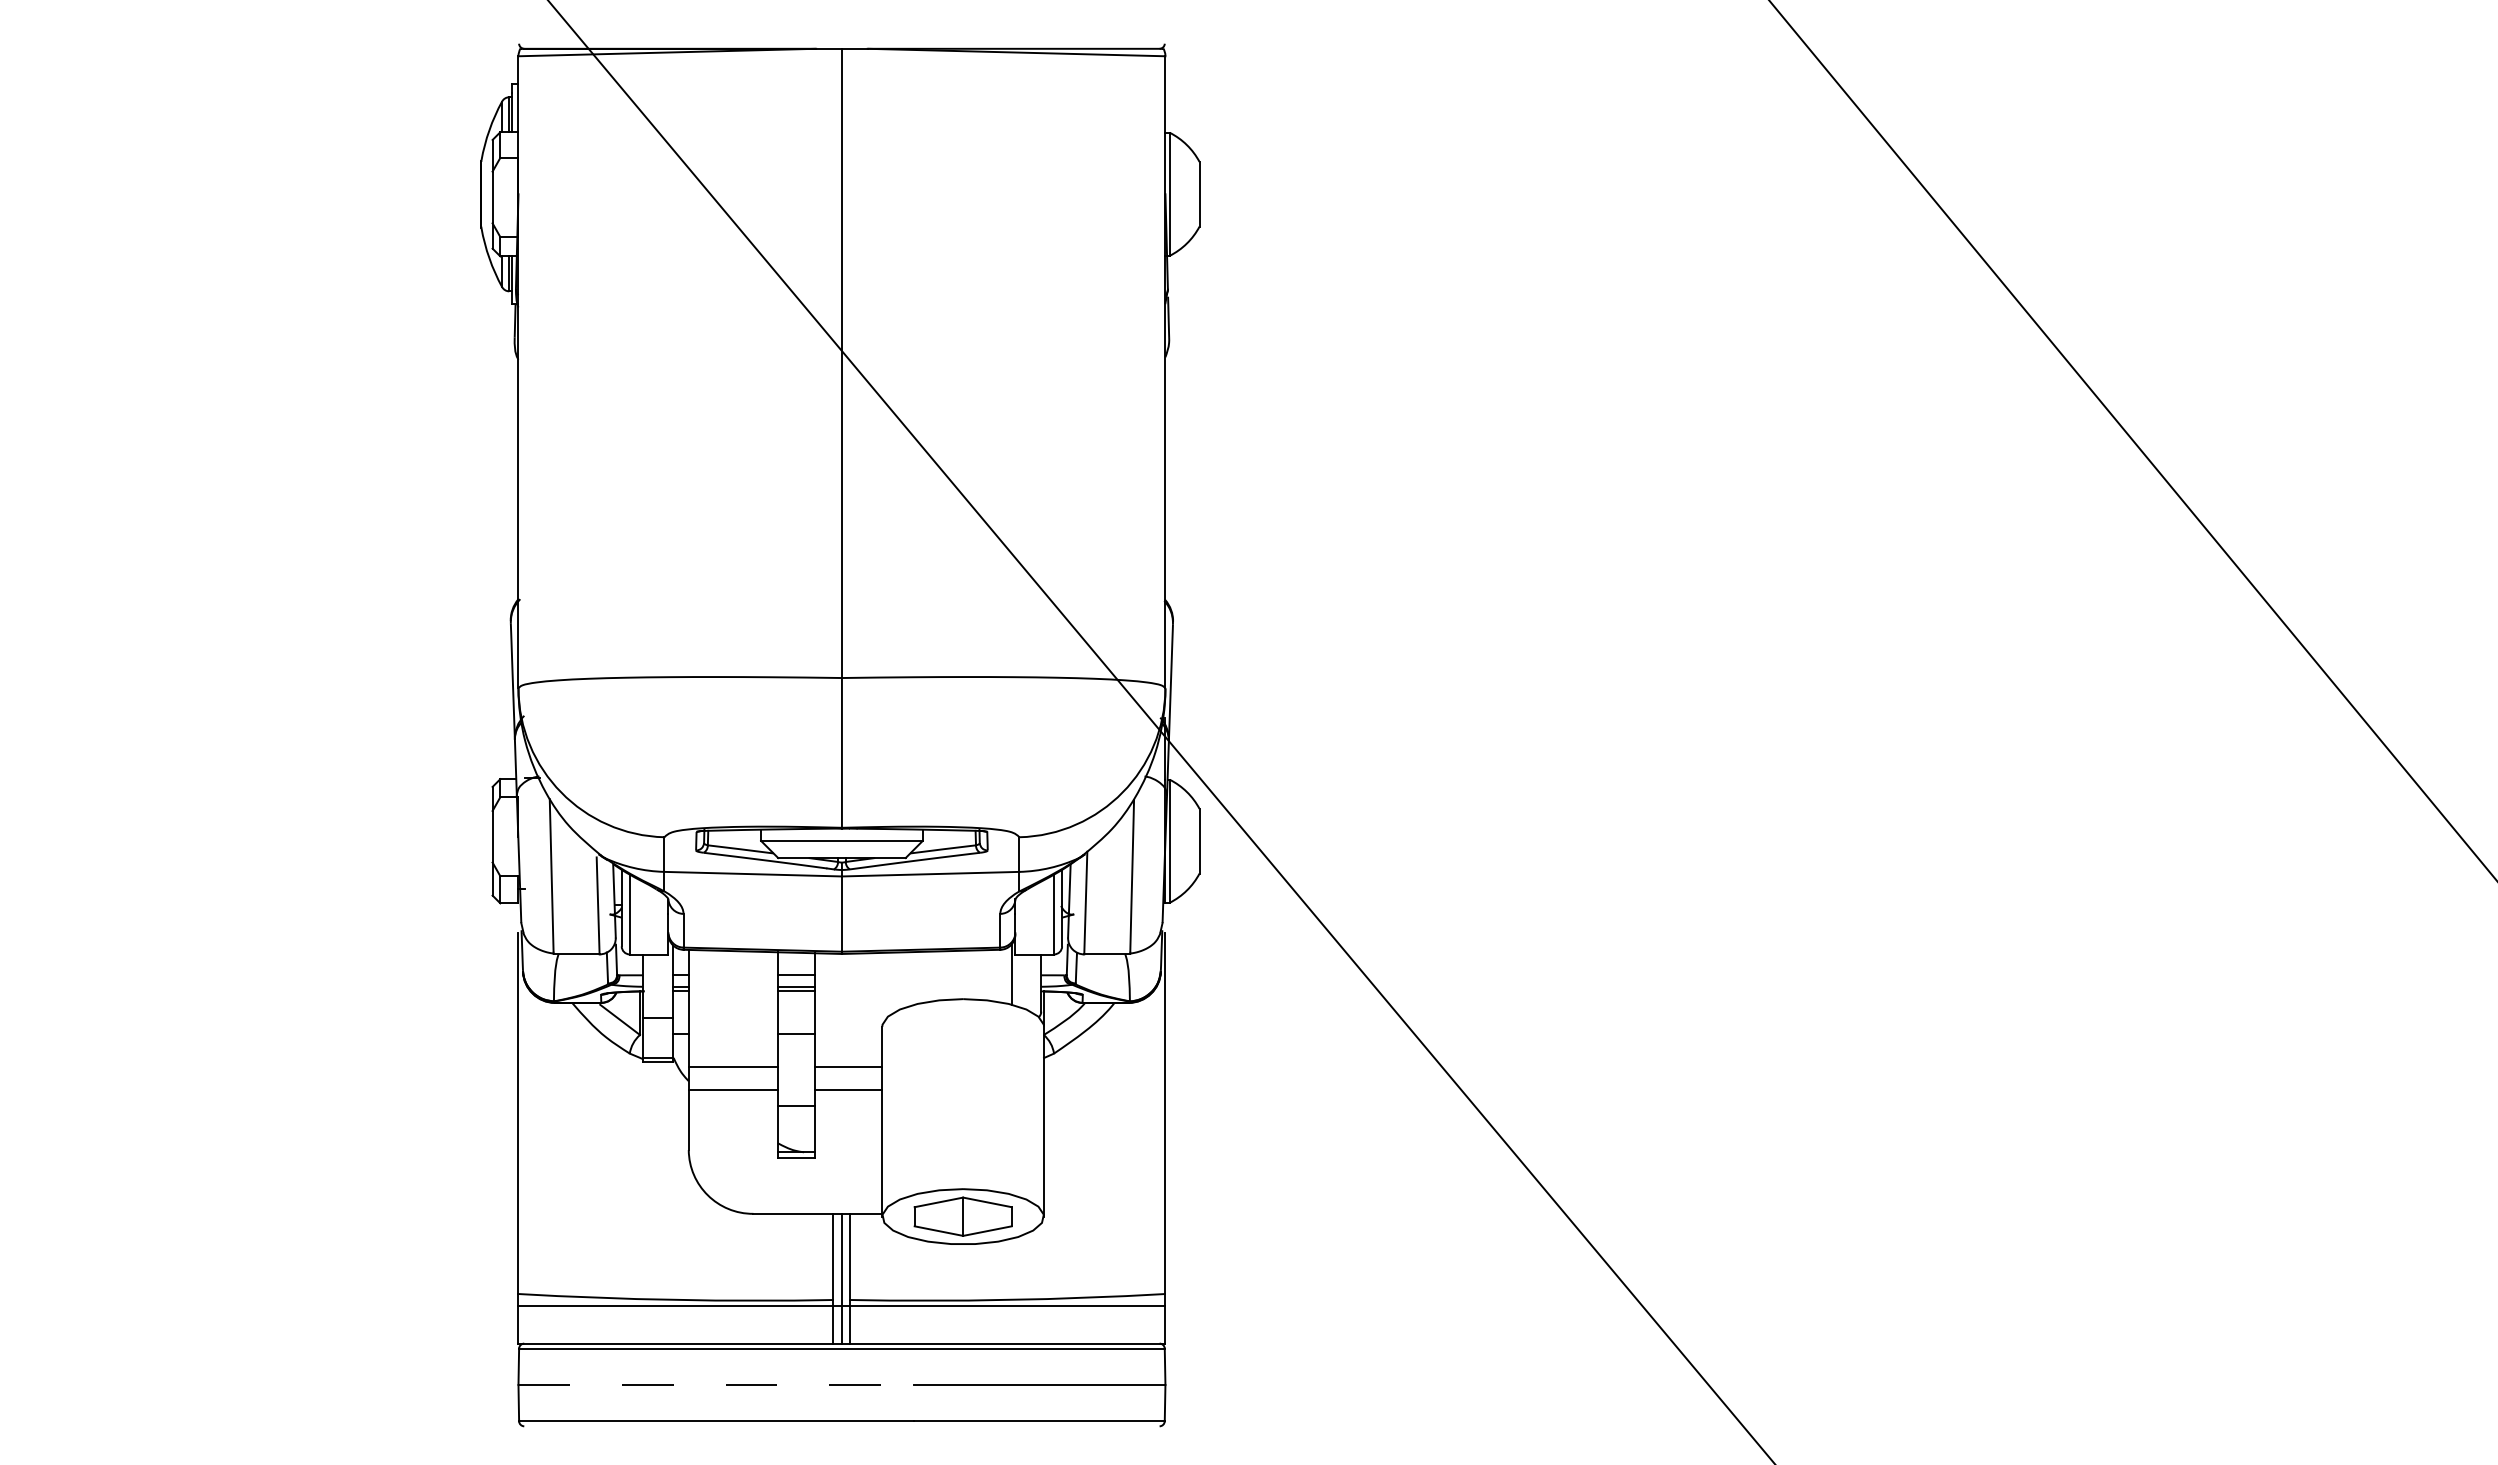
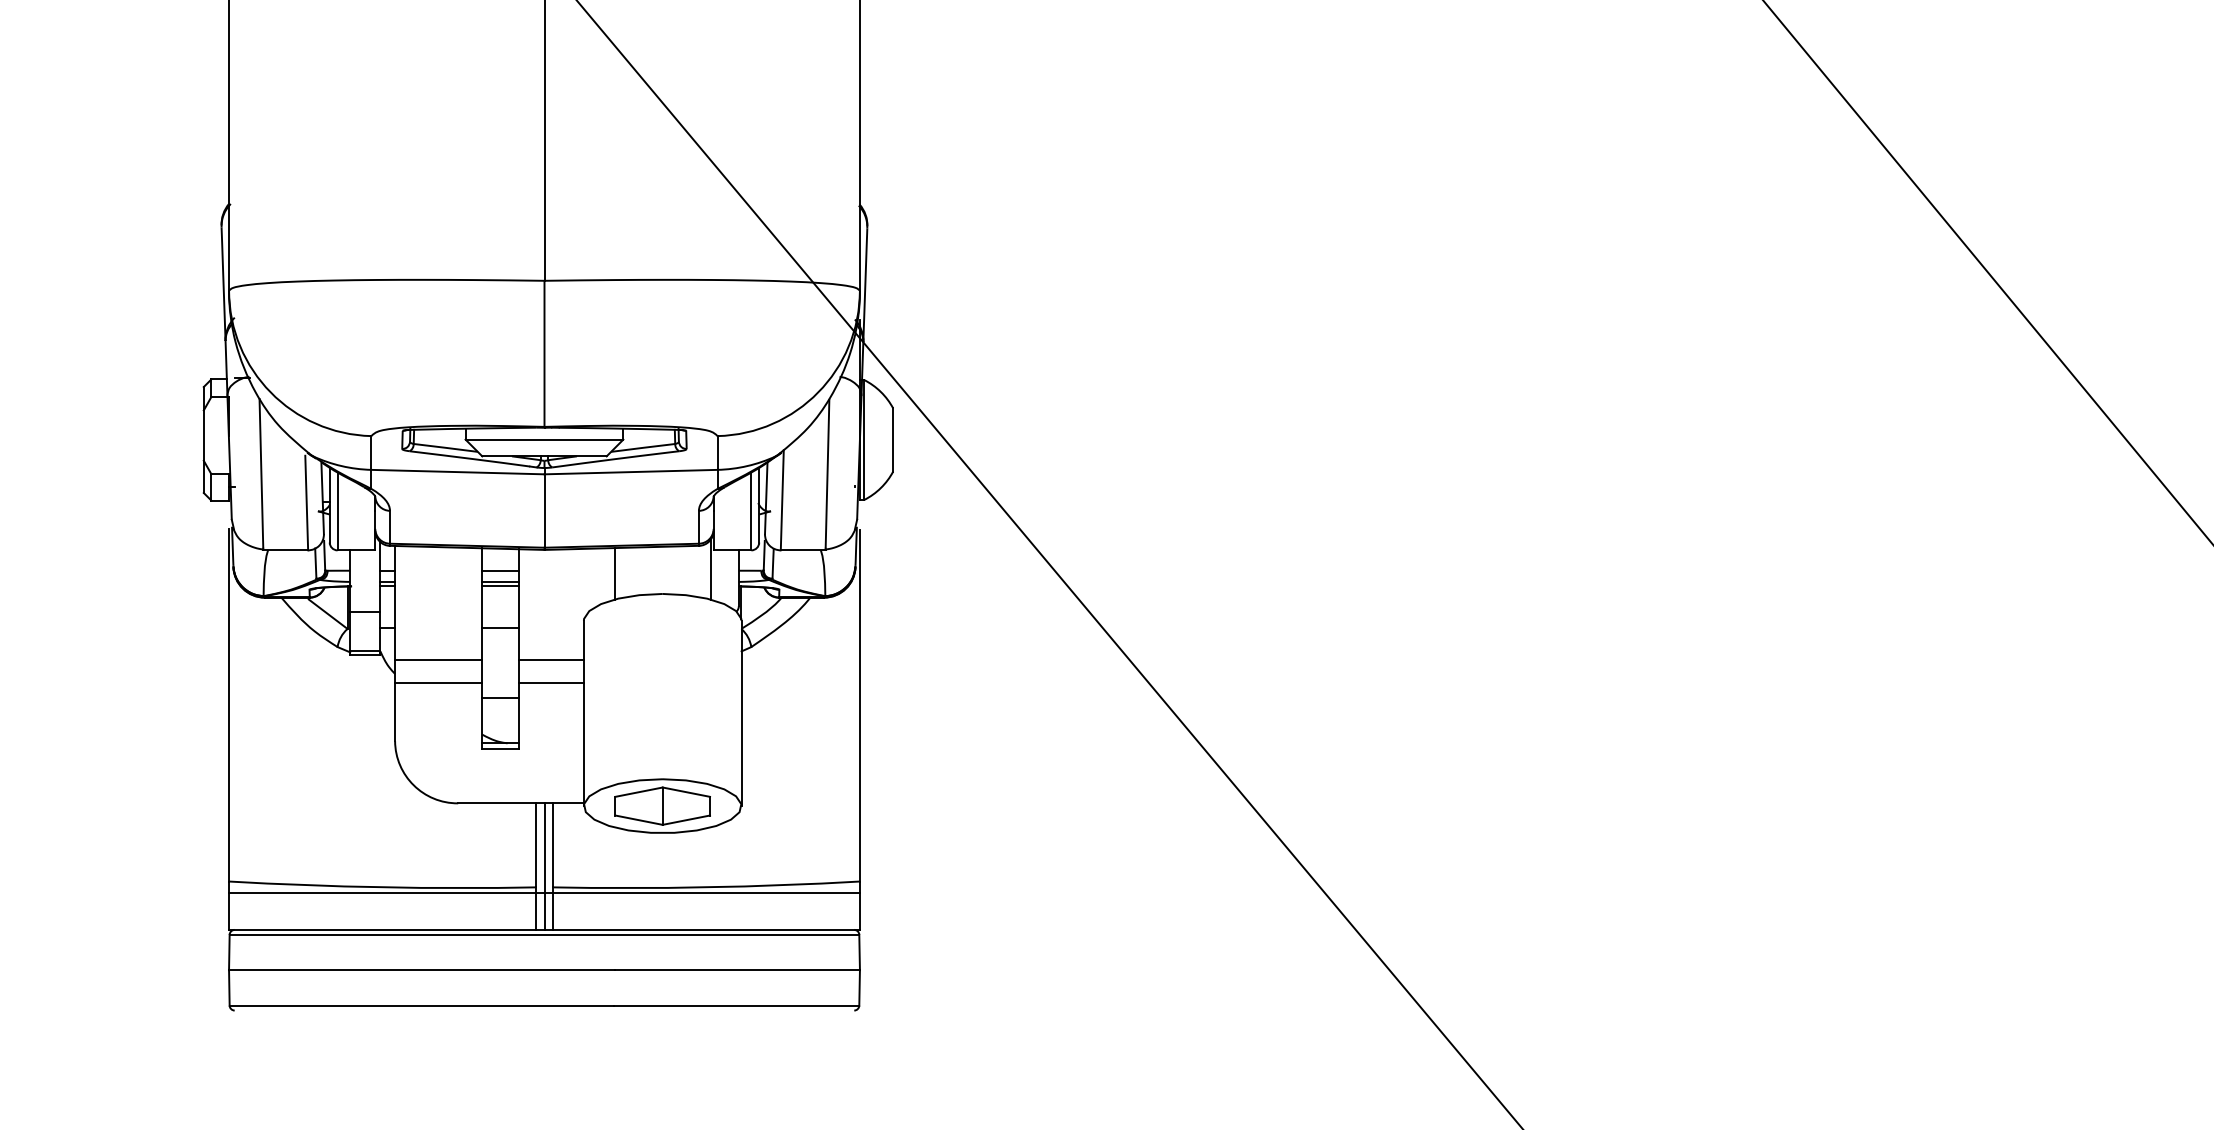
line: (914, 978) -> (615, 573), added
line: (716, 1384) -> (422, 969), dashed -> solid

